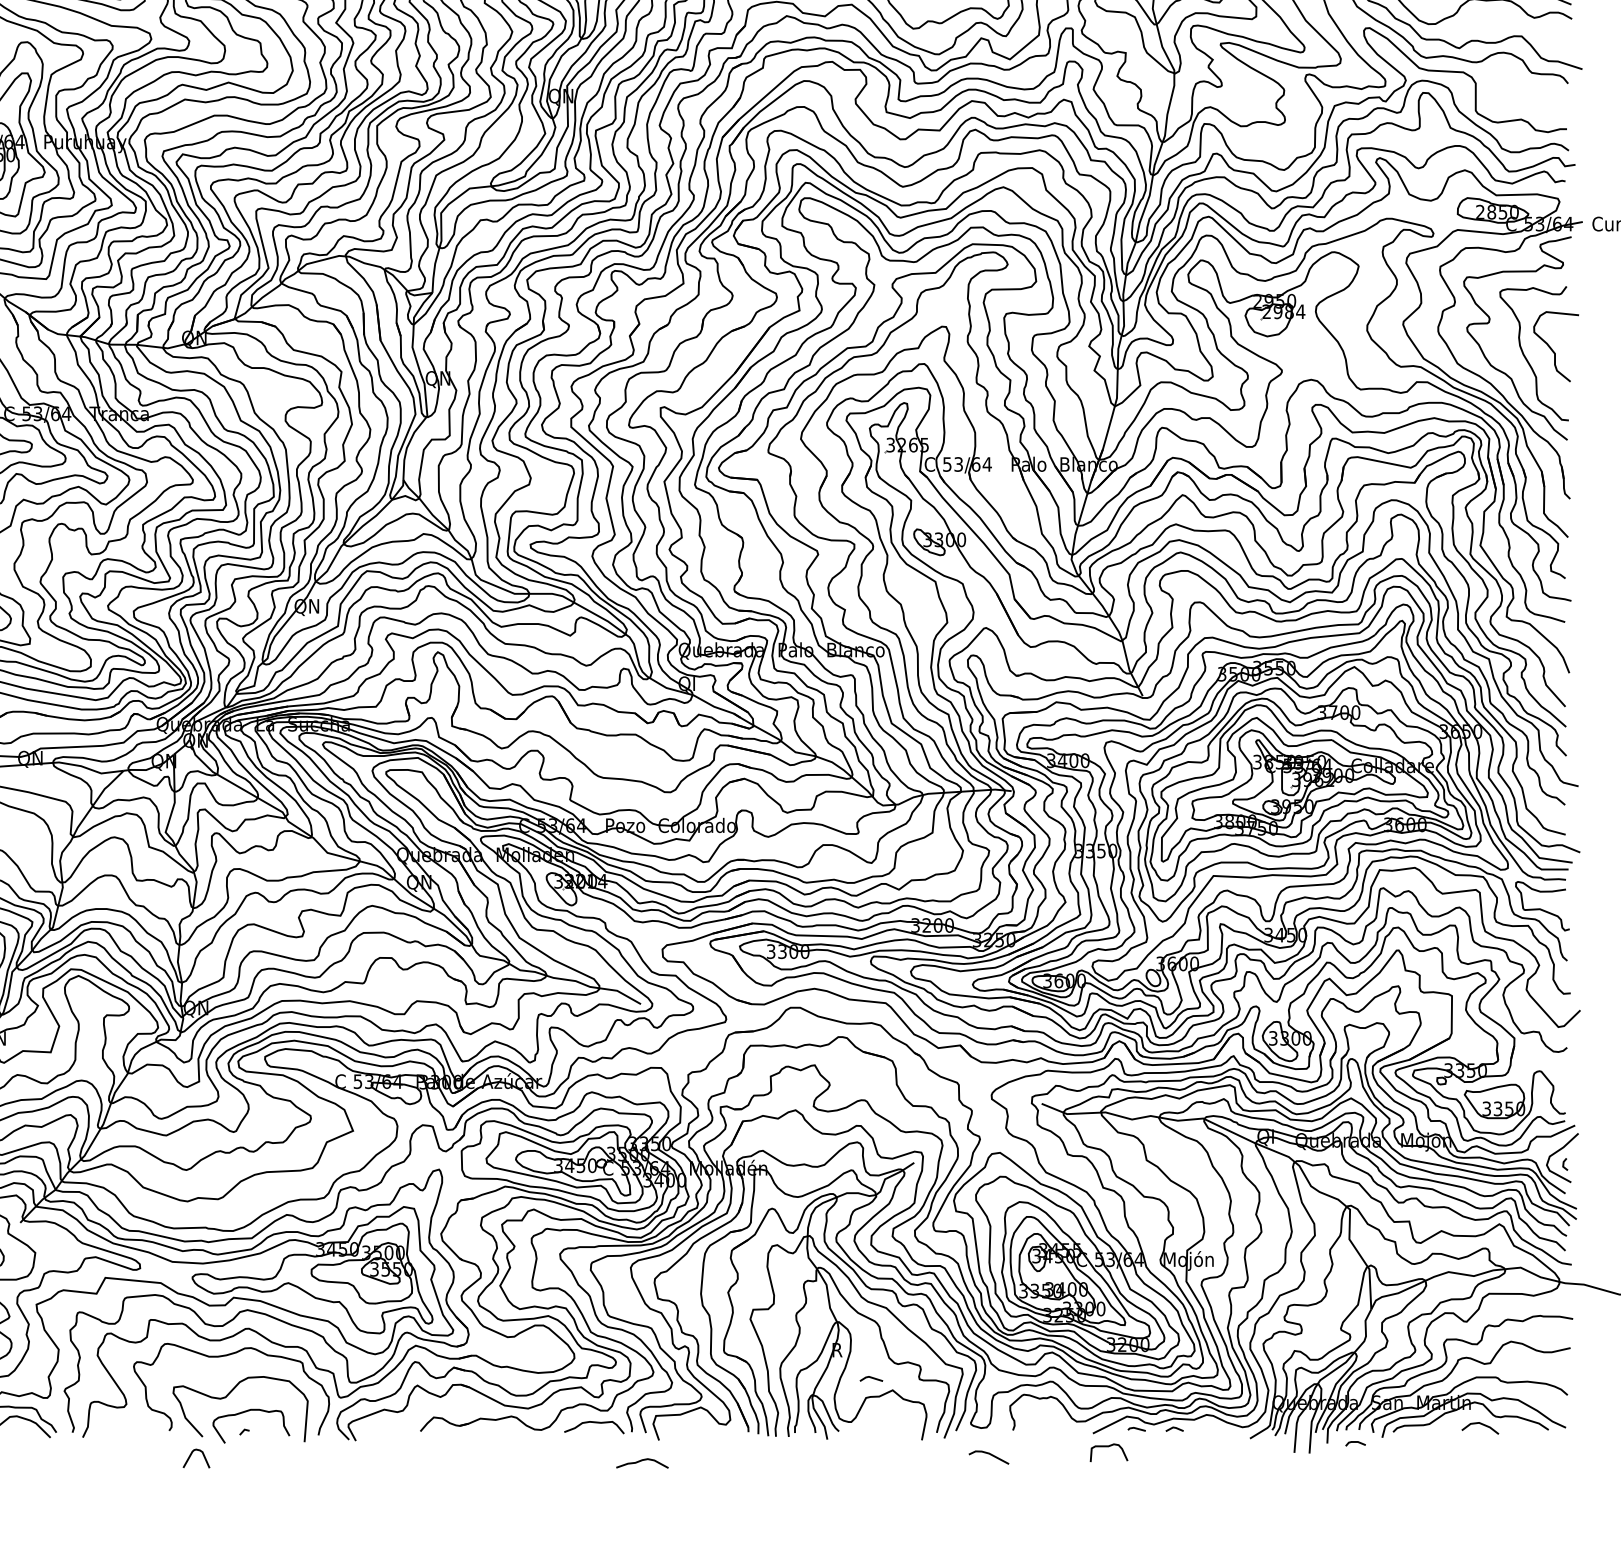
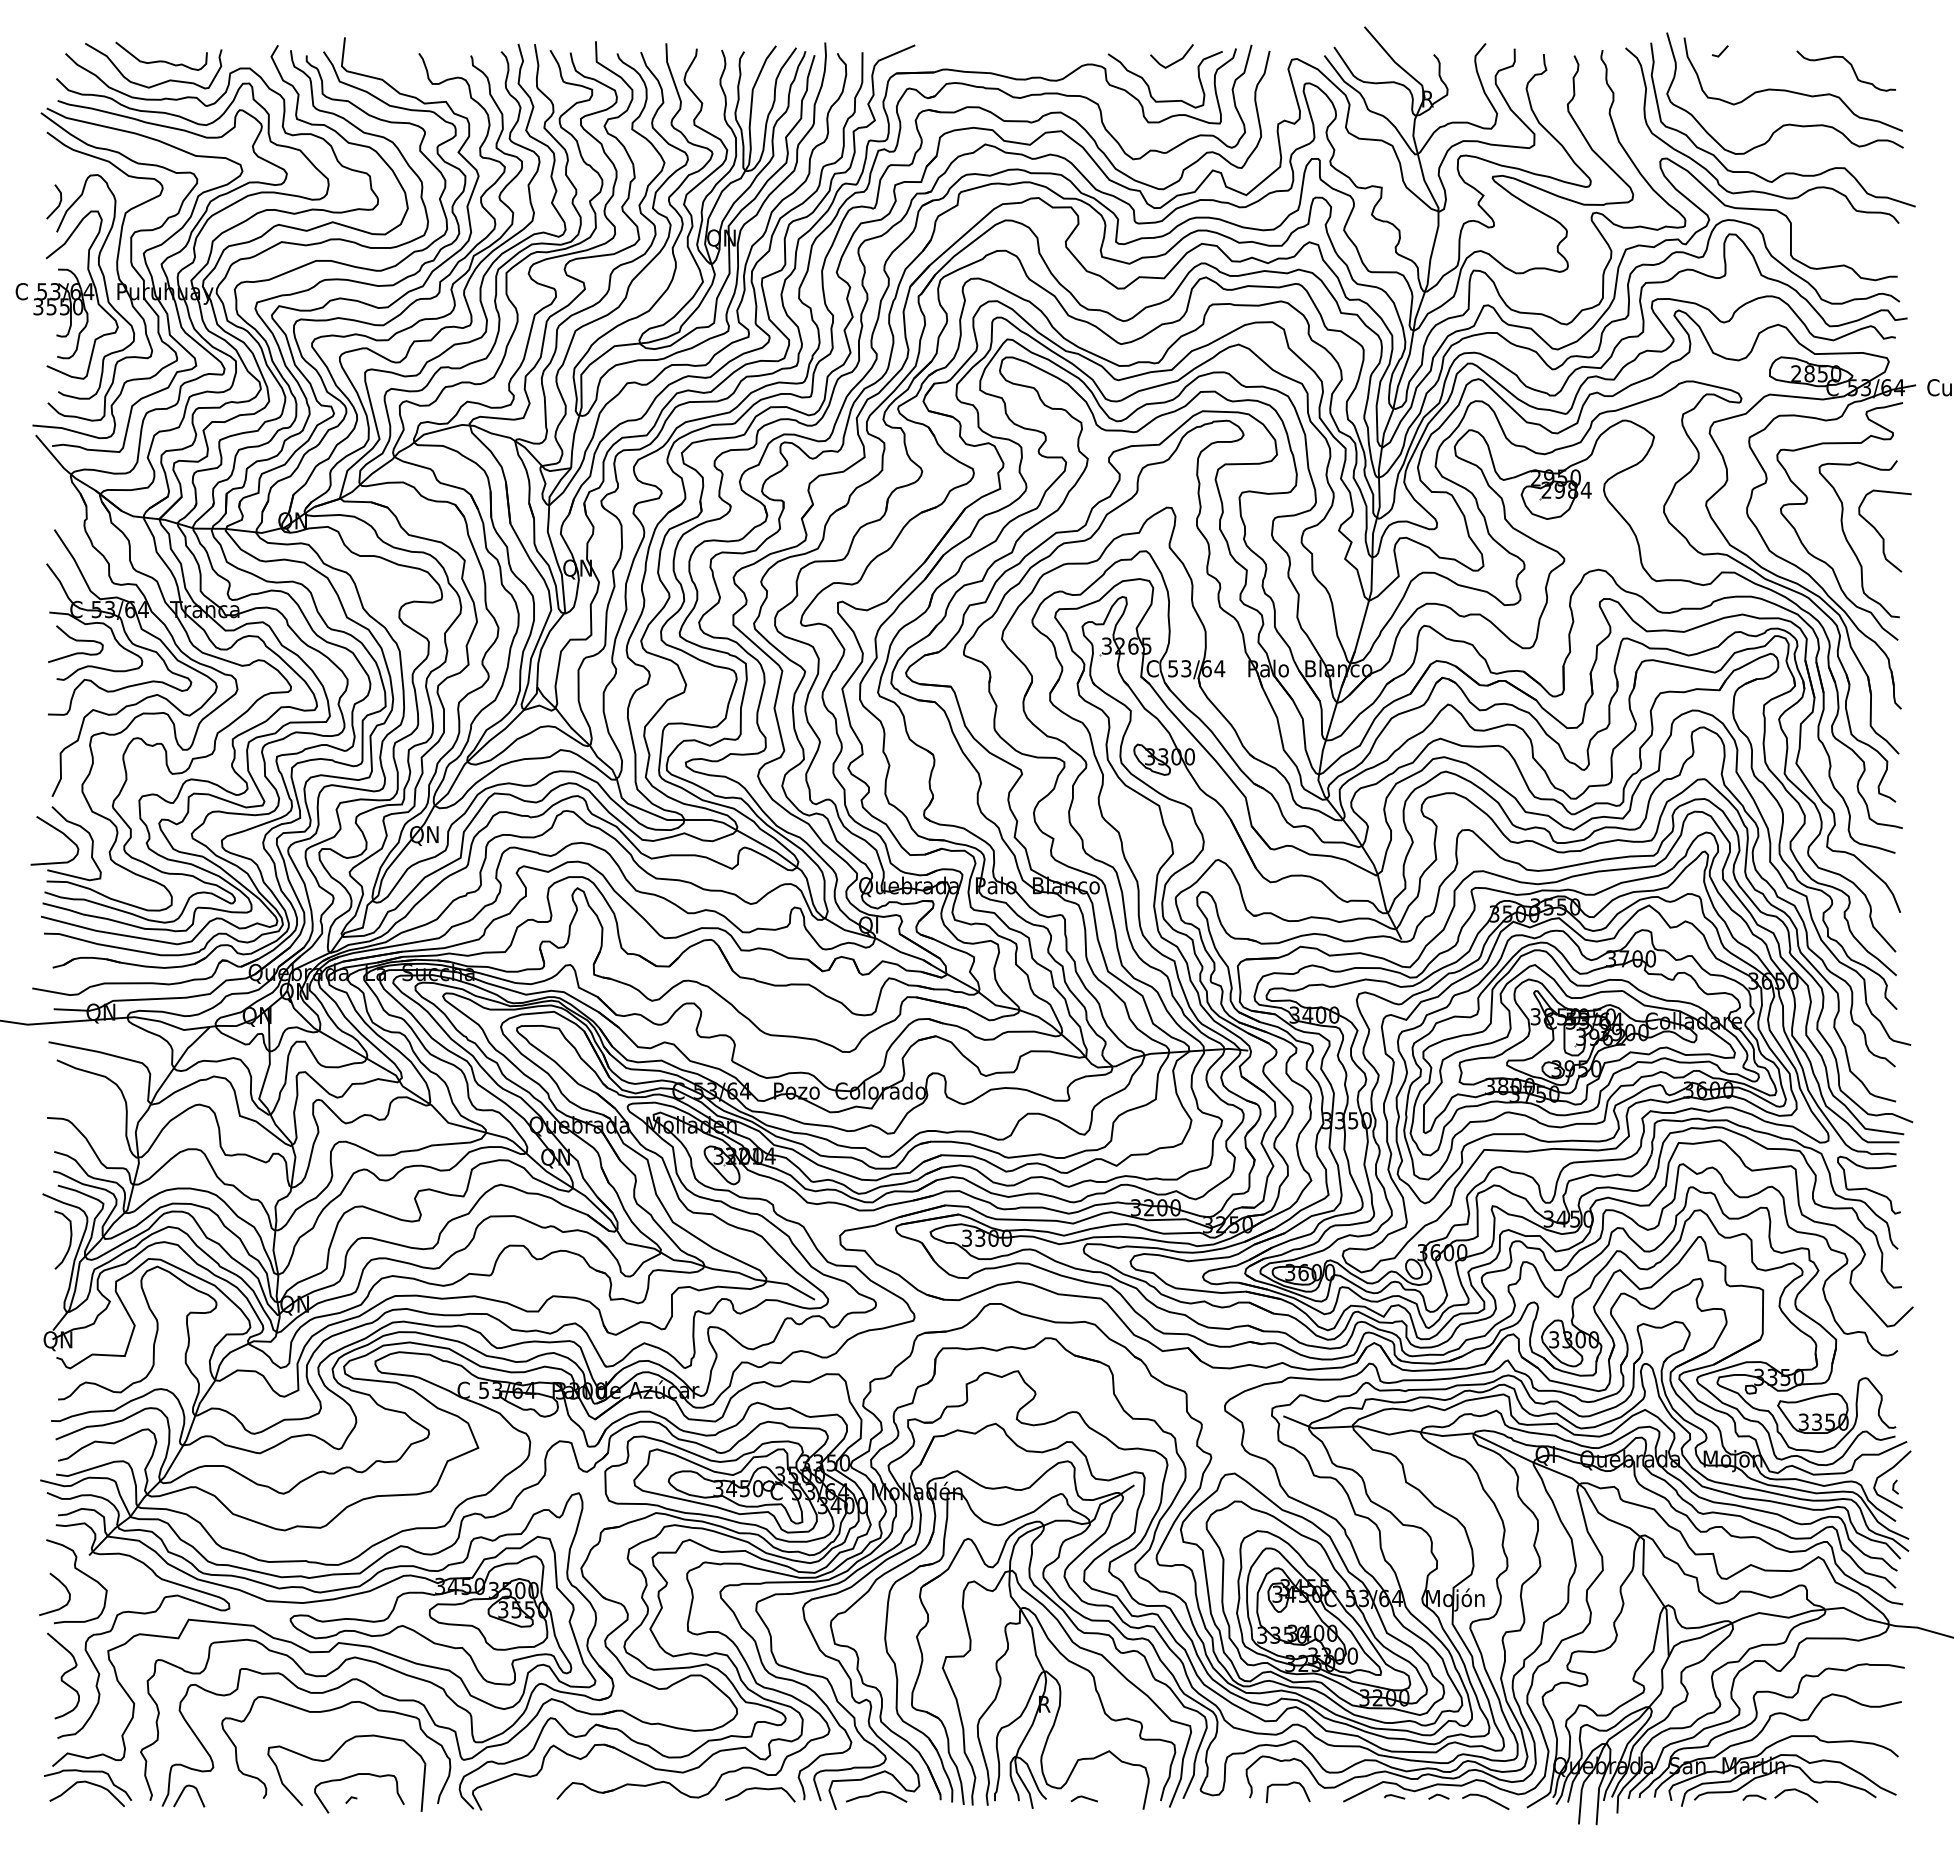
line: (870, 1377) -> (1083, 1797), moved
line: (1355, 1442) -> (1754, 1796), moved
curve: (1108, 1446) -> (1287, 1785), moved
line: (989, 1454) -> (1486, 1798), moved
curve: (191, 1455) -> (183, 1792), moved
curve: (641, 1461) -> (875, 1794), moved

